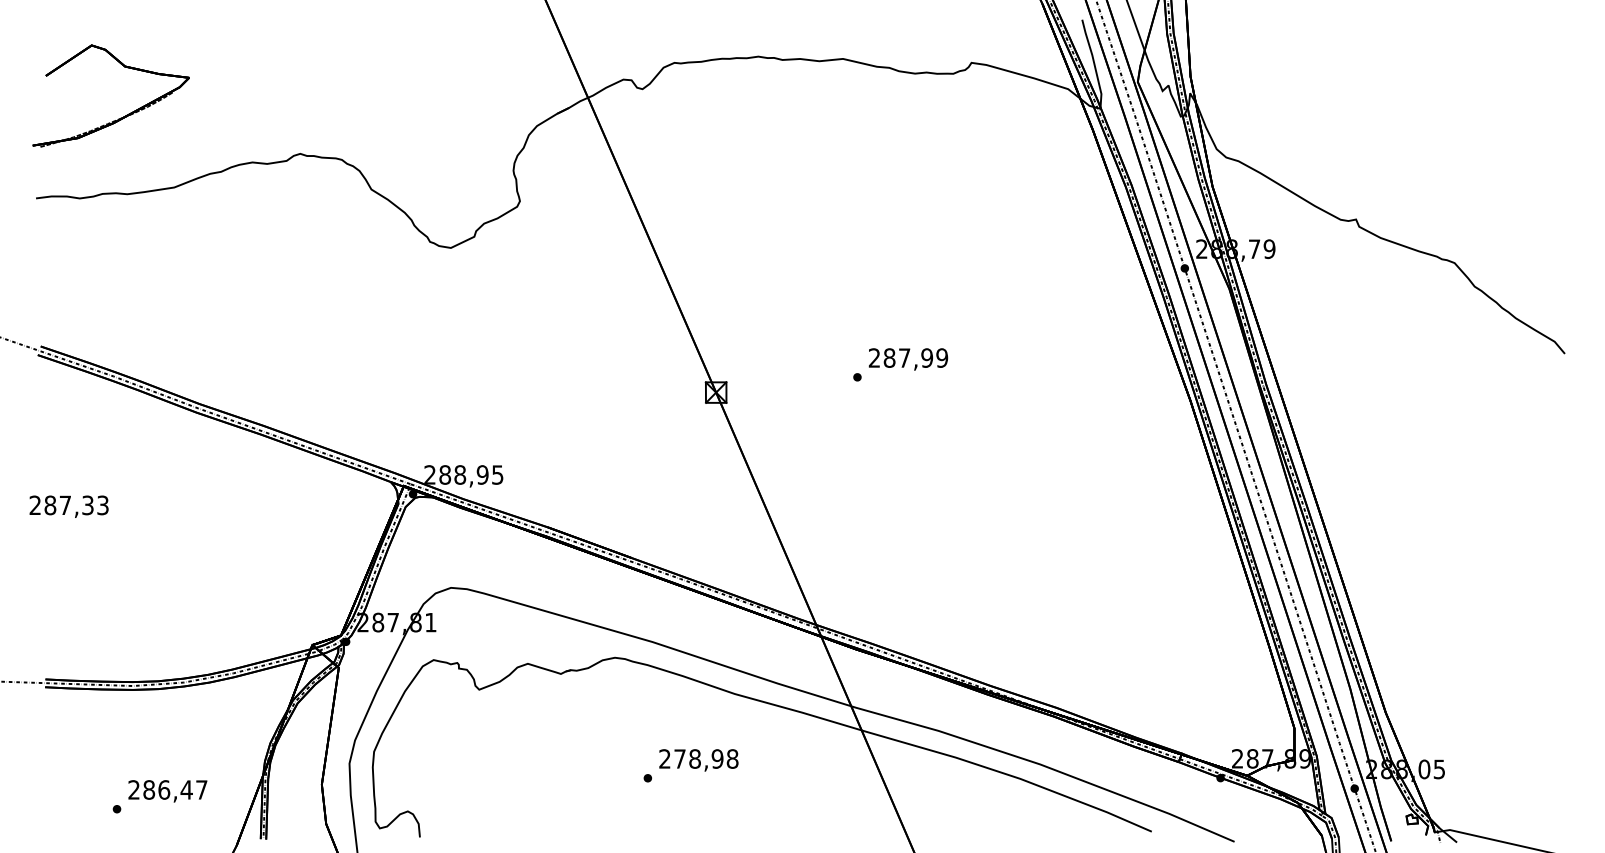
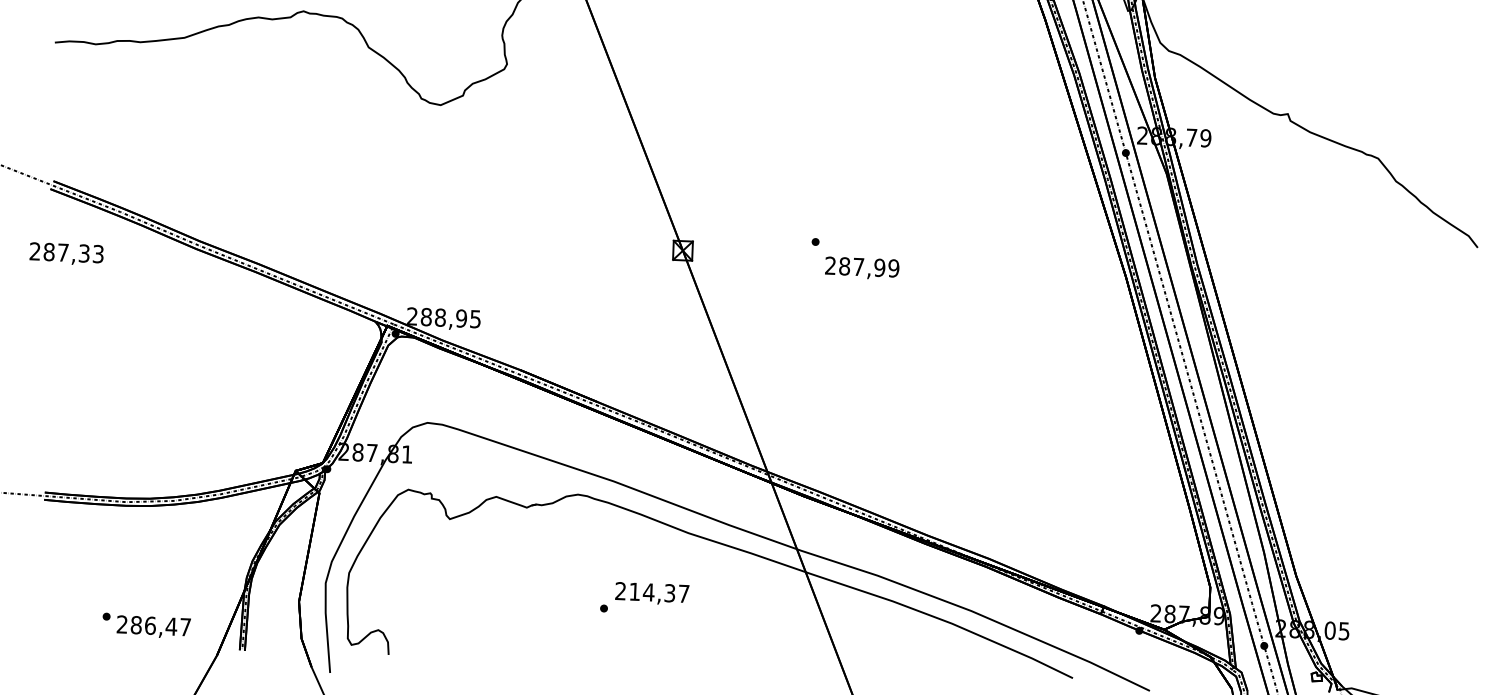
text: (908, 359) -> (862, 268), moved
text: (68, 506) -> (66, 253), moved
text: (706, 758) -> (659, 592), 278,98 -> 214,37
text: (167, 791) -> (153, 627), moved

